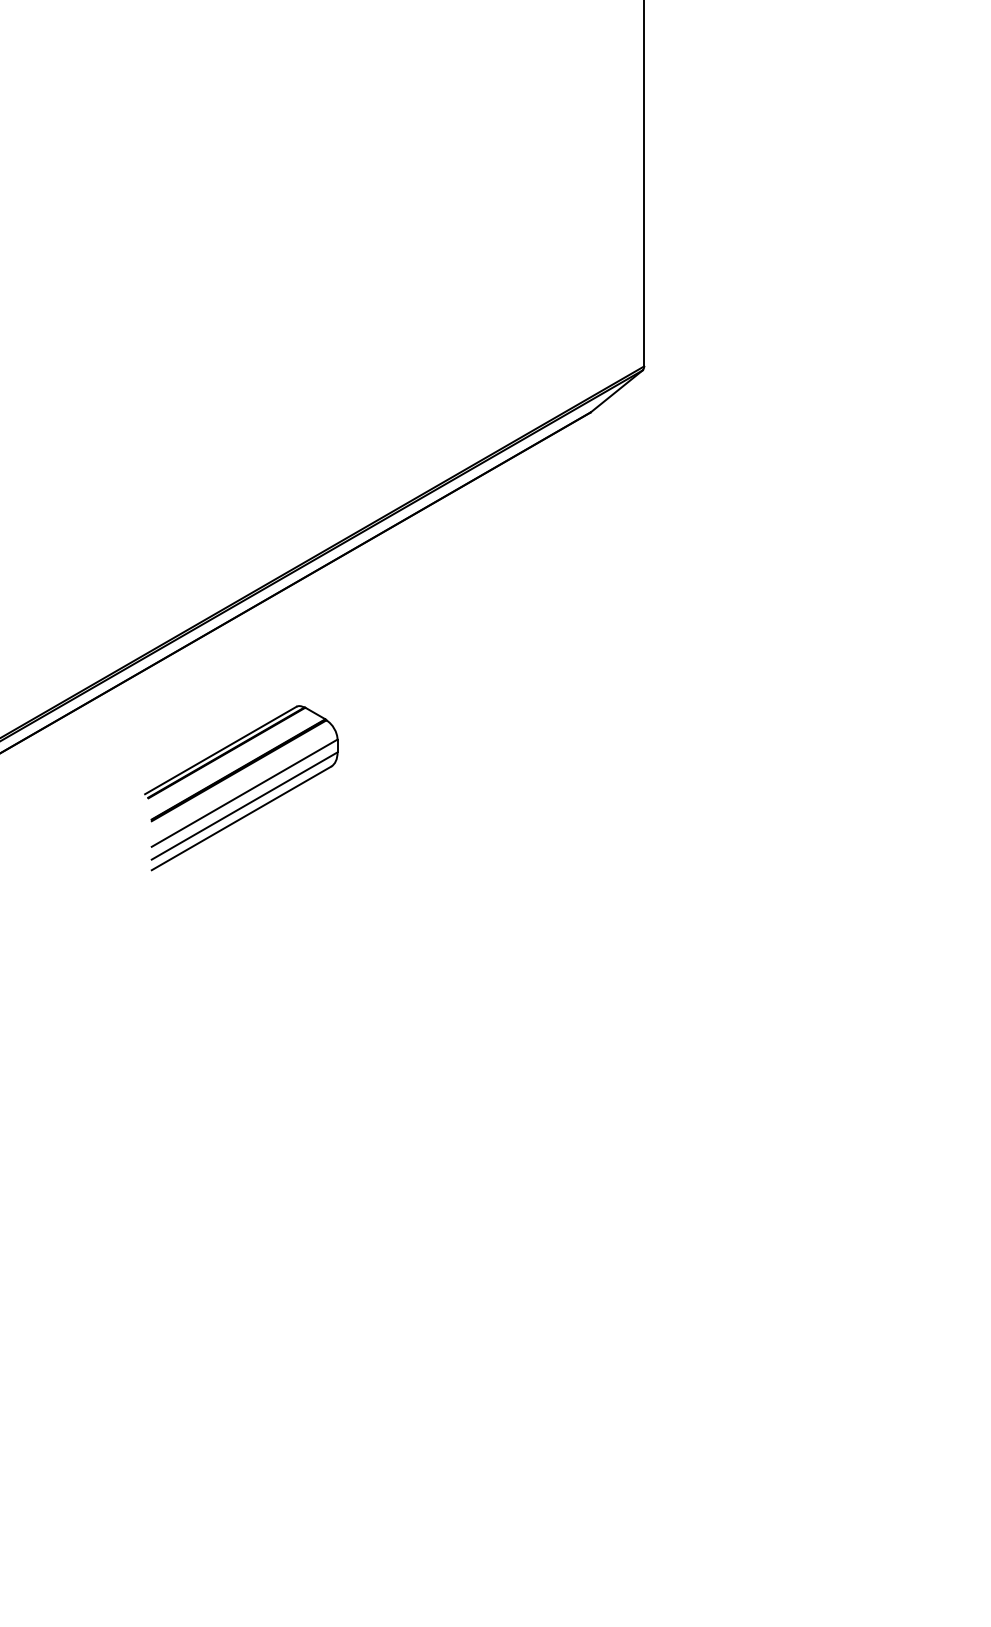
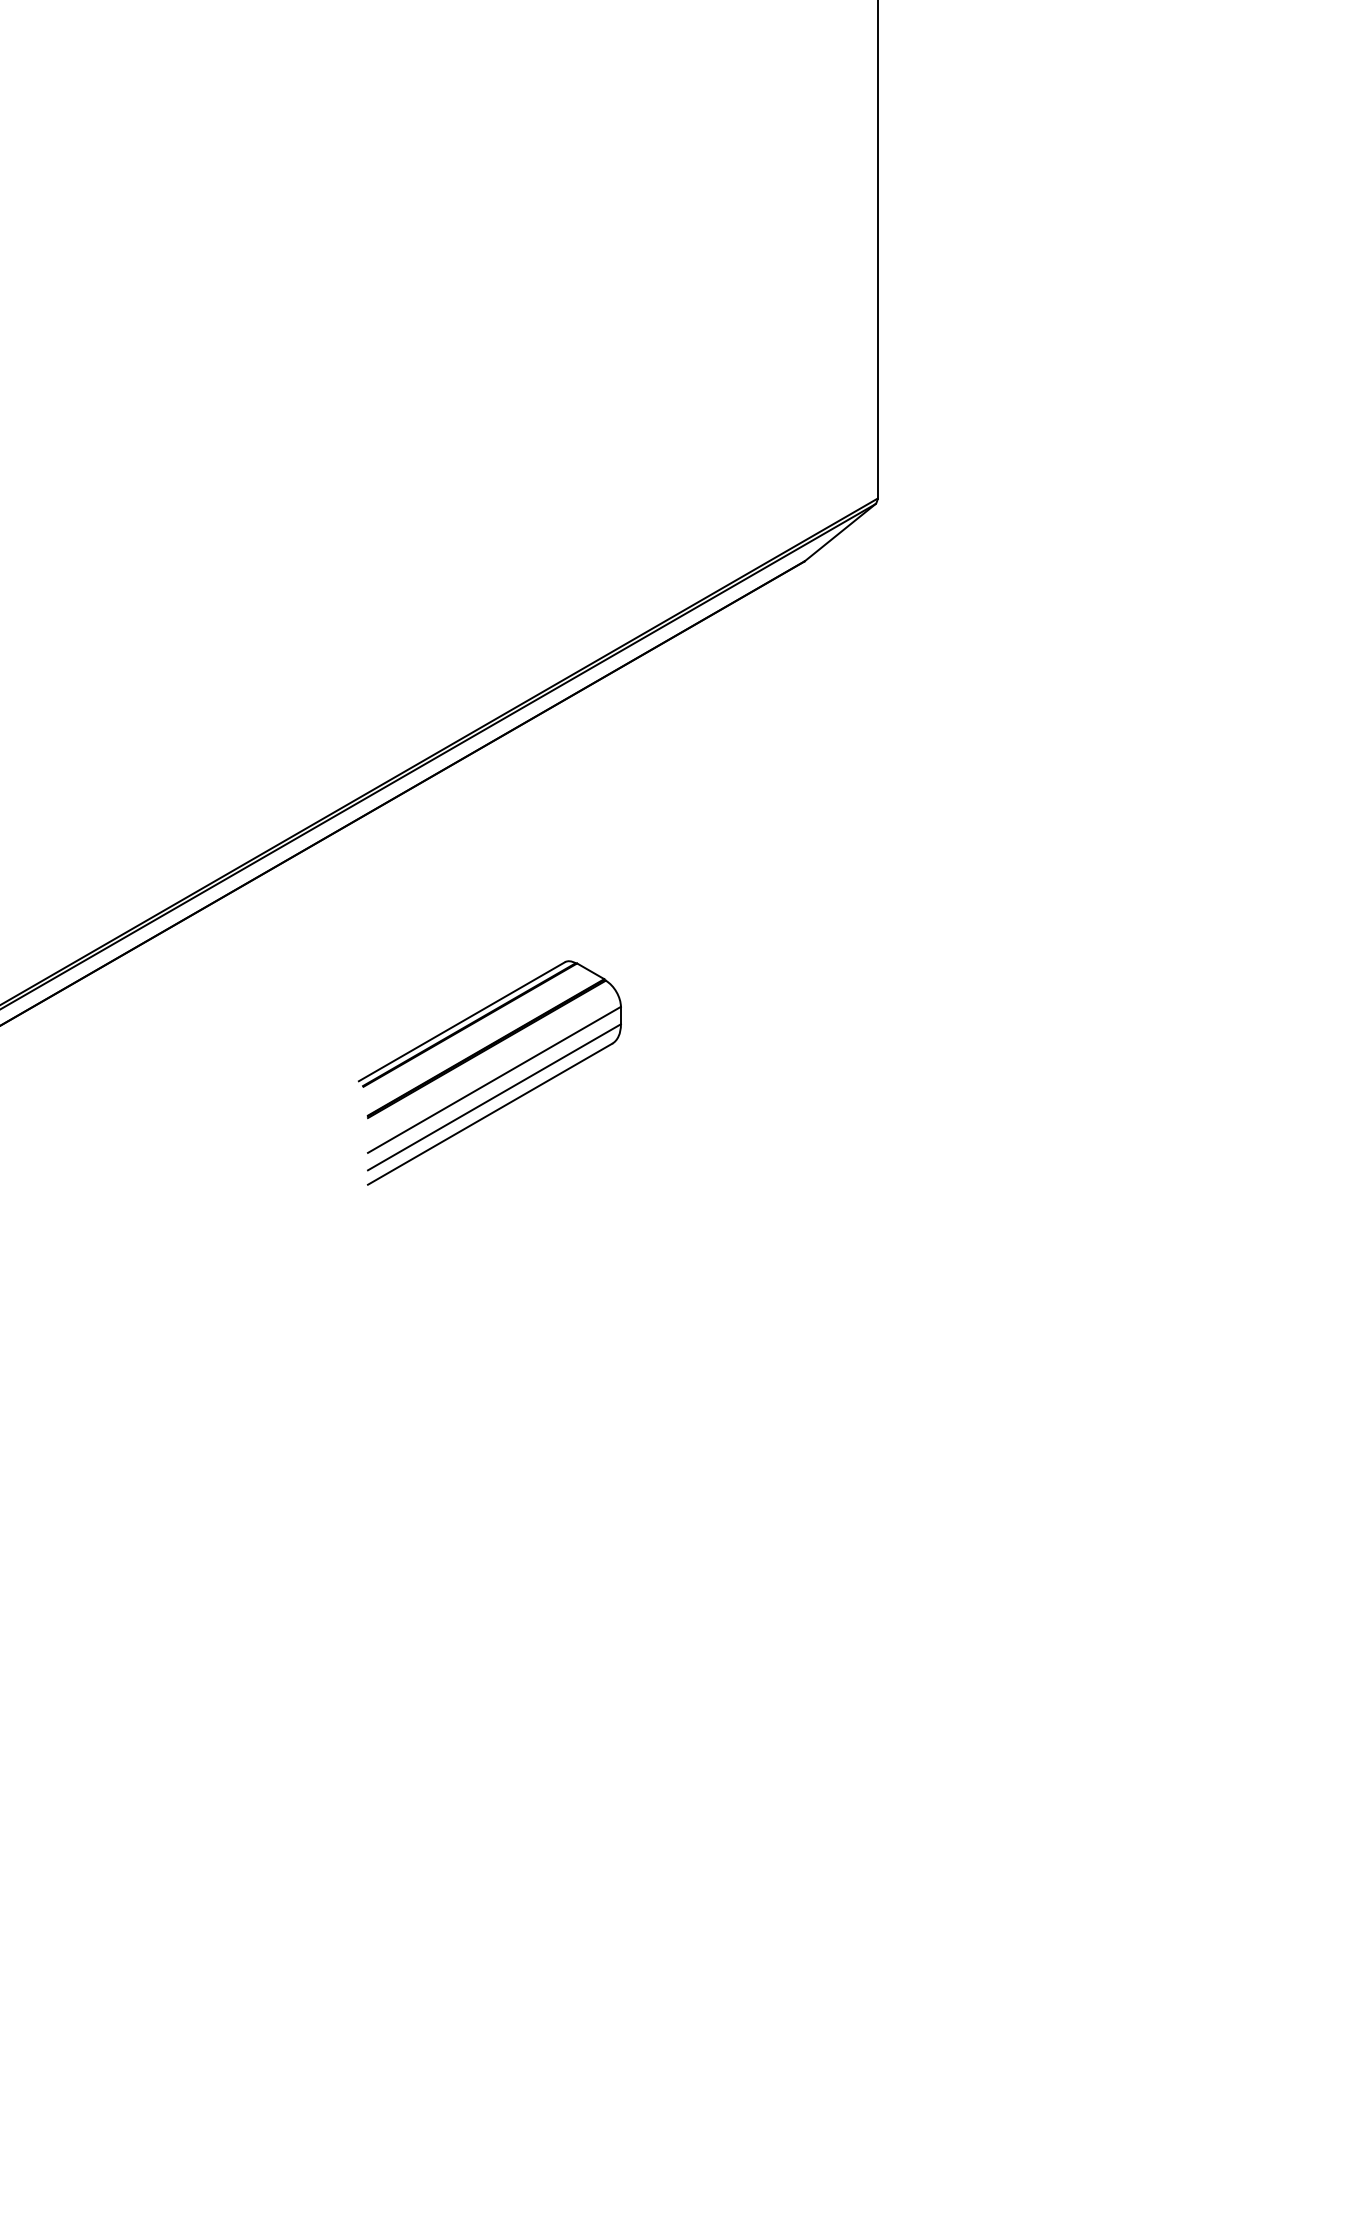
part: (243, 792) -> (492, 1079), moved

